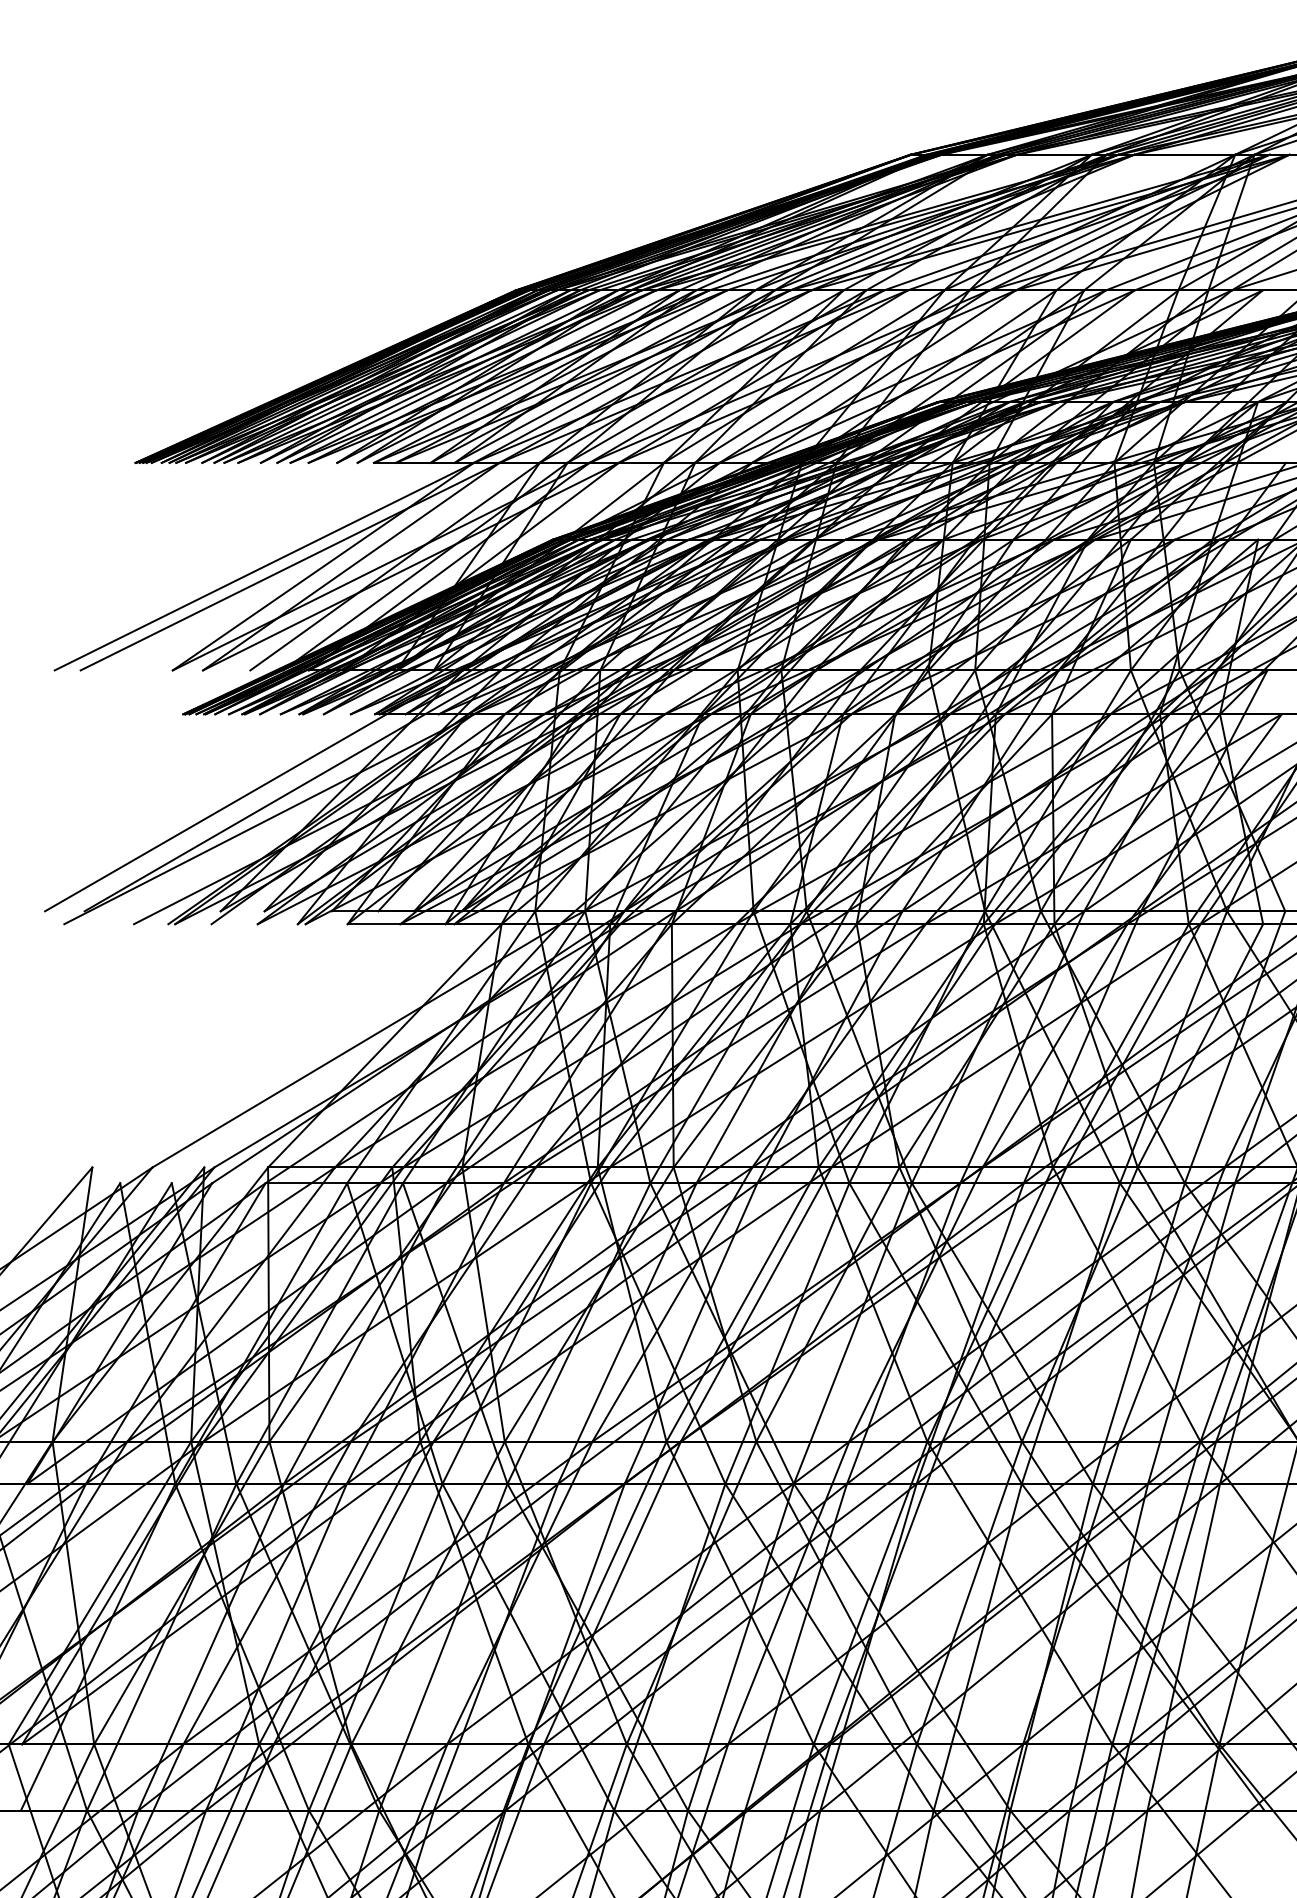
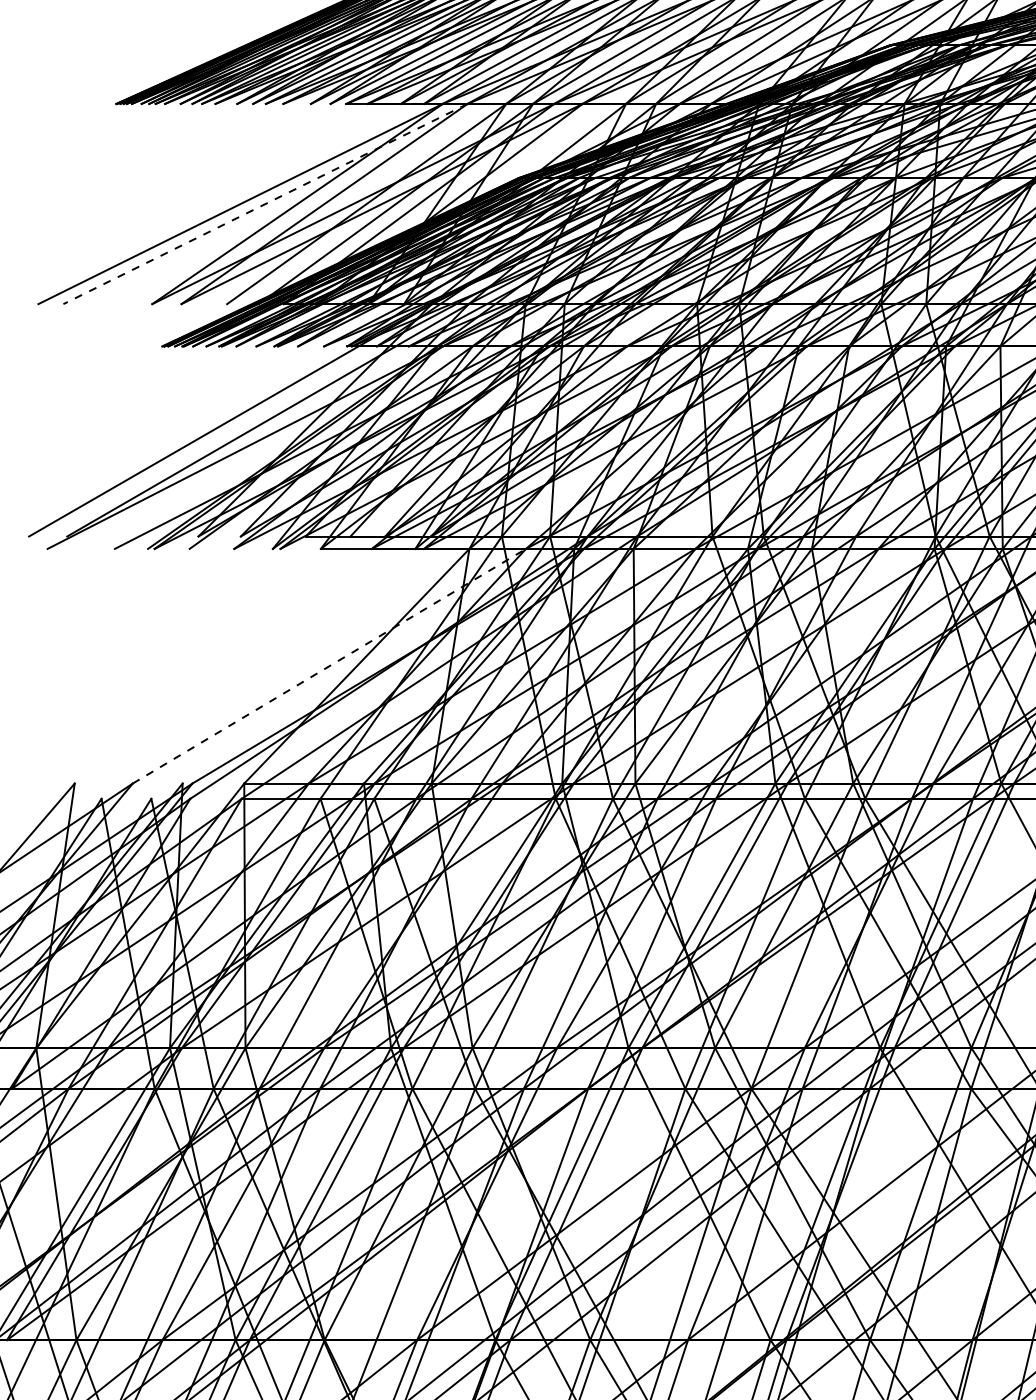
line: (290, 566) -> (265, 203), solid -> dashed
line: (356, 1045) -> (329, 665), solid -> dashed

